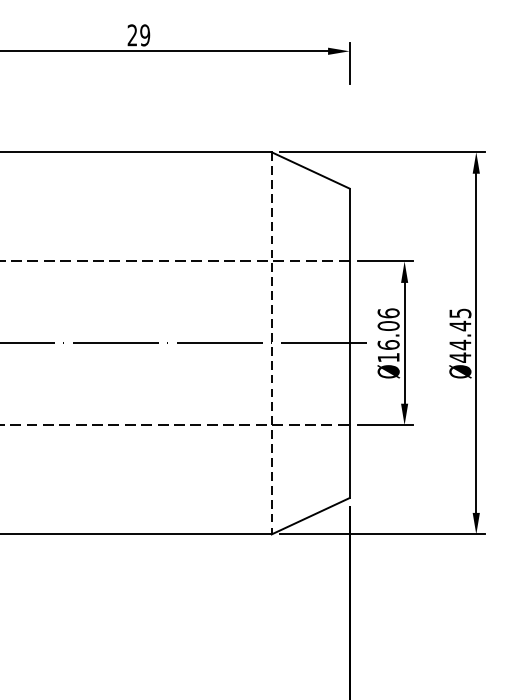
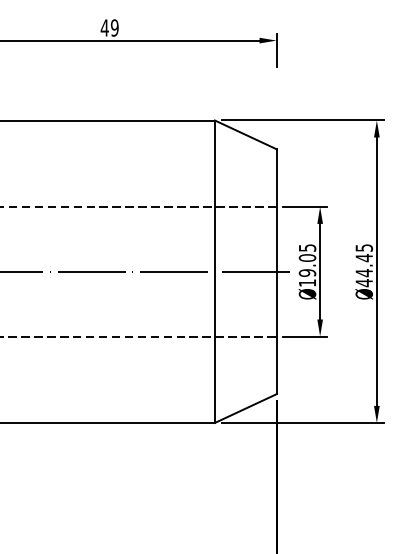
text: (132, 34) -> (104, 27), 29 -> 49
text: (388, 329) -> (307, 260), Ø16.06 -> Ø19.05
line: (271, 344) -> (214, 272), dashed -> solid

